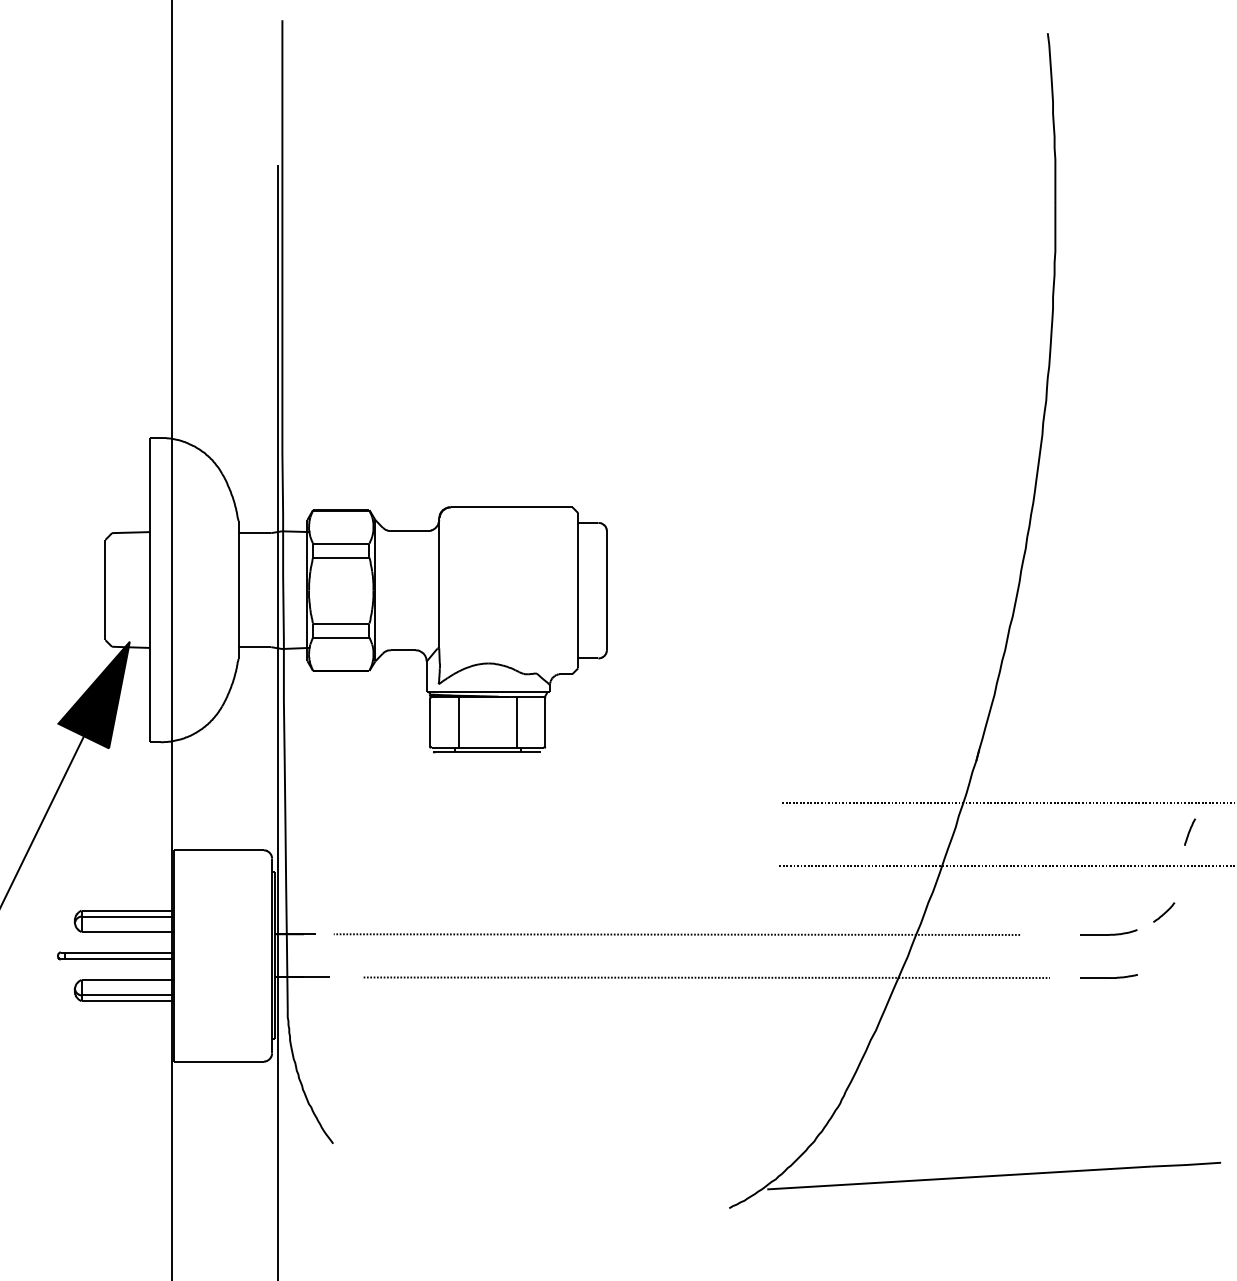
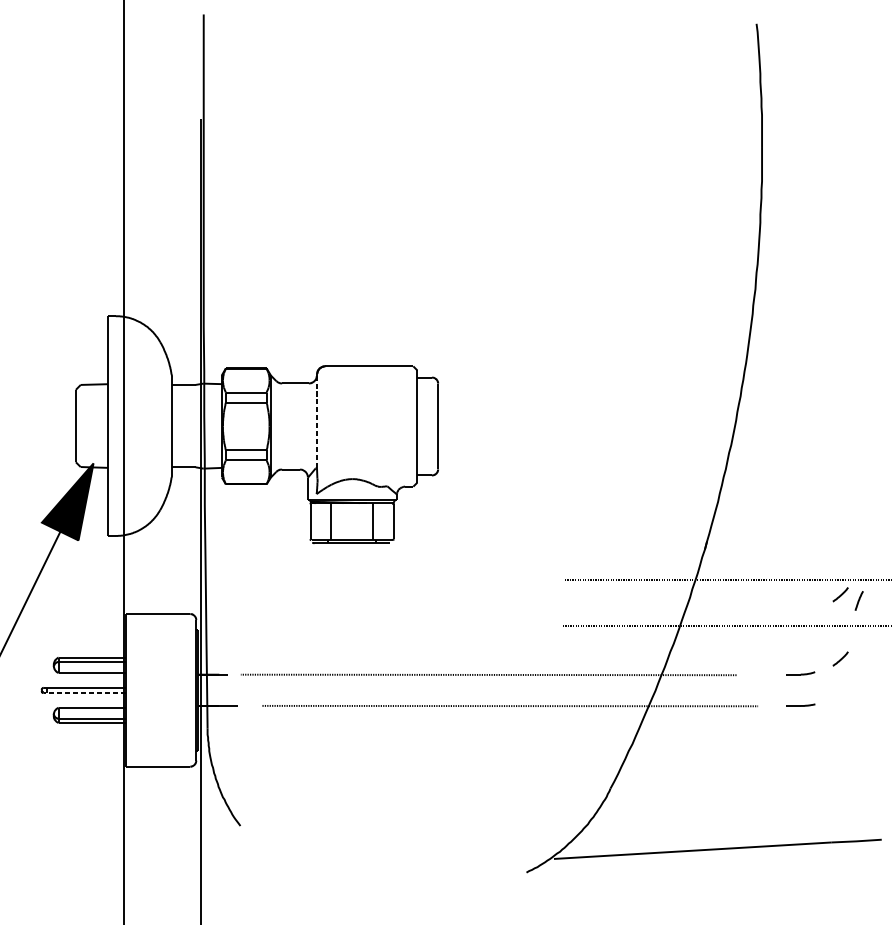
line: (439, 584) -> (317, 422), solid -> dashed
curve: (1164, 823) -> (840, 594), added
part: (1108, 932) -> (800, 673), size x0.7
line: (117, 959) -> (84, 692), solid -> dashed
part: (1108, 976) -> (800, 705), size x0.7

